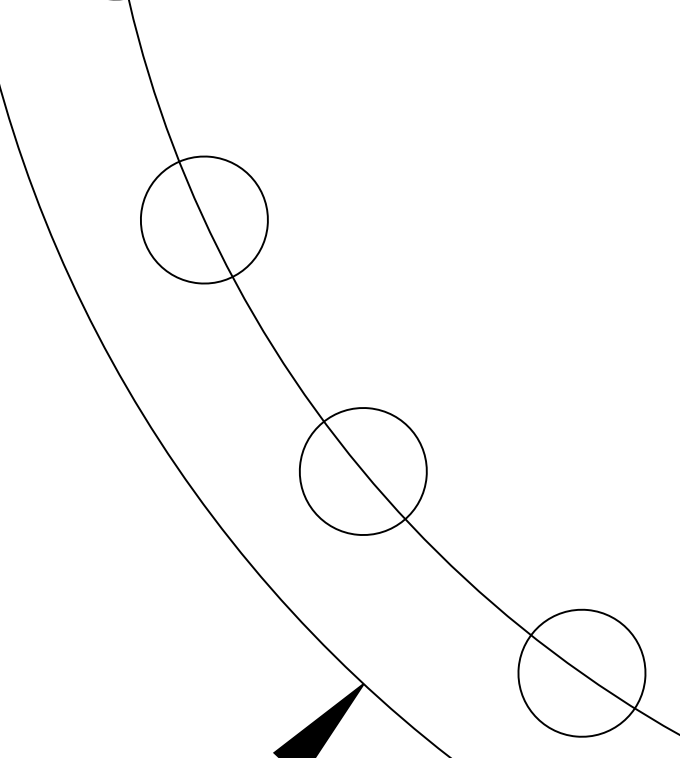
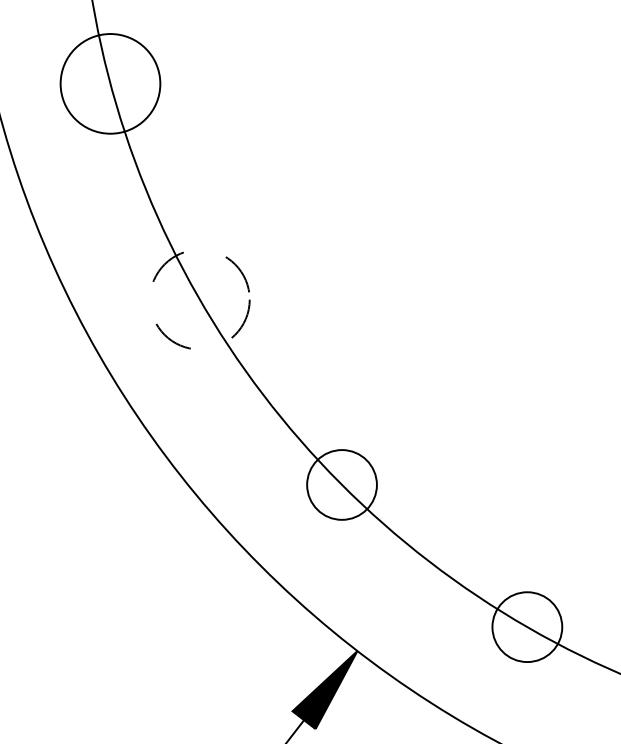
circle: (203, 219) -> (199, 299), solid -> dashed
circle: (362, 470) -> (341, 484), size x0.7
circle: (582, 673) -> (527, 627), size x0.7

